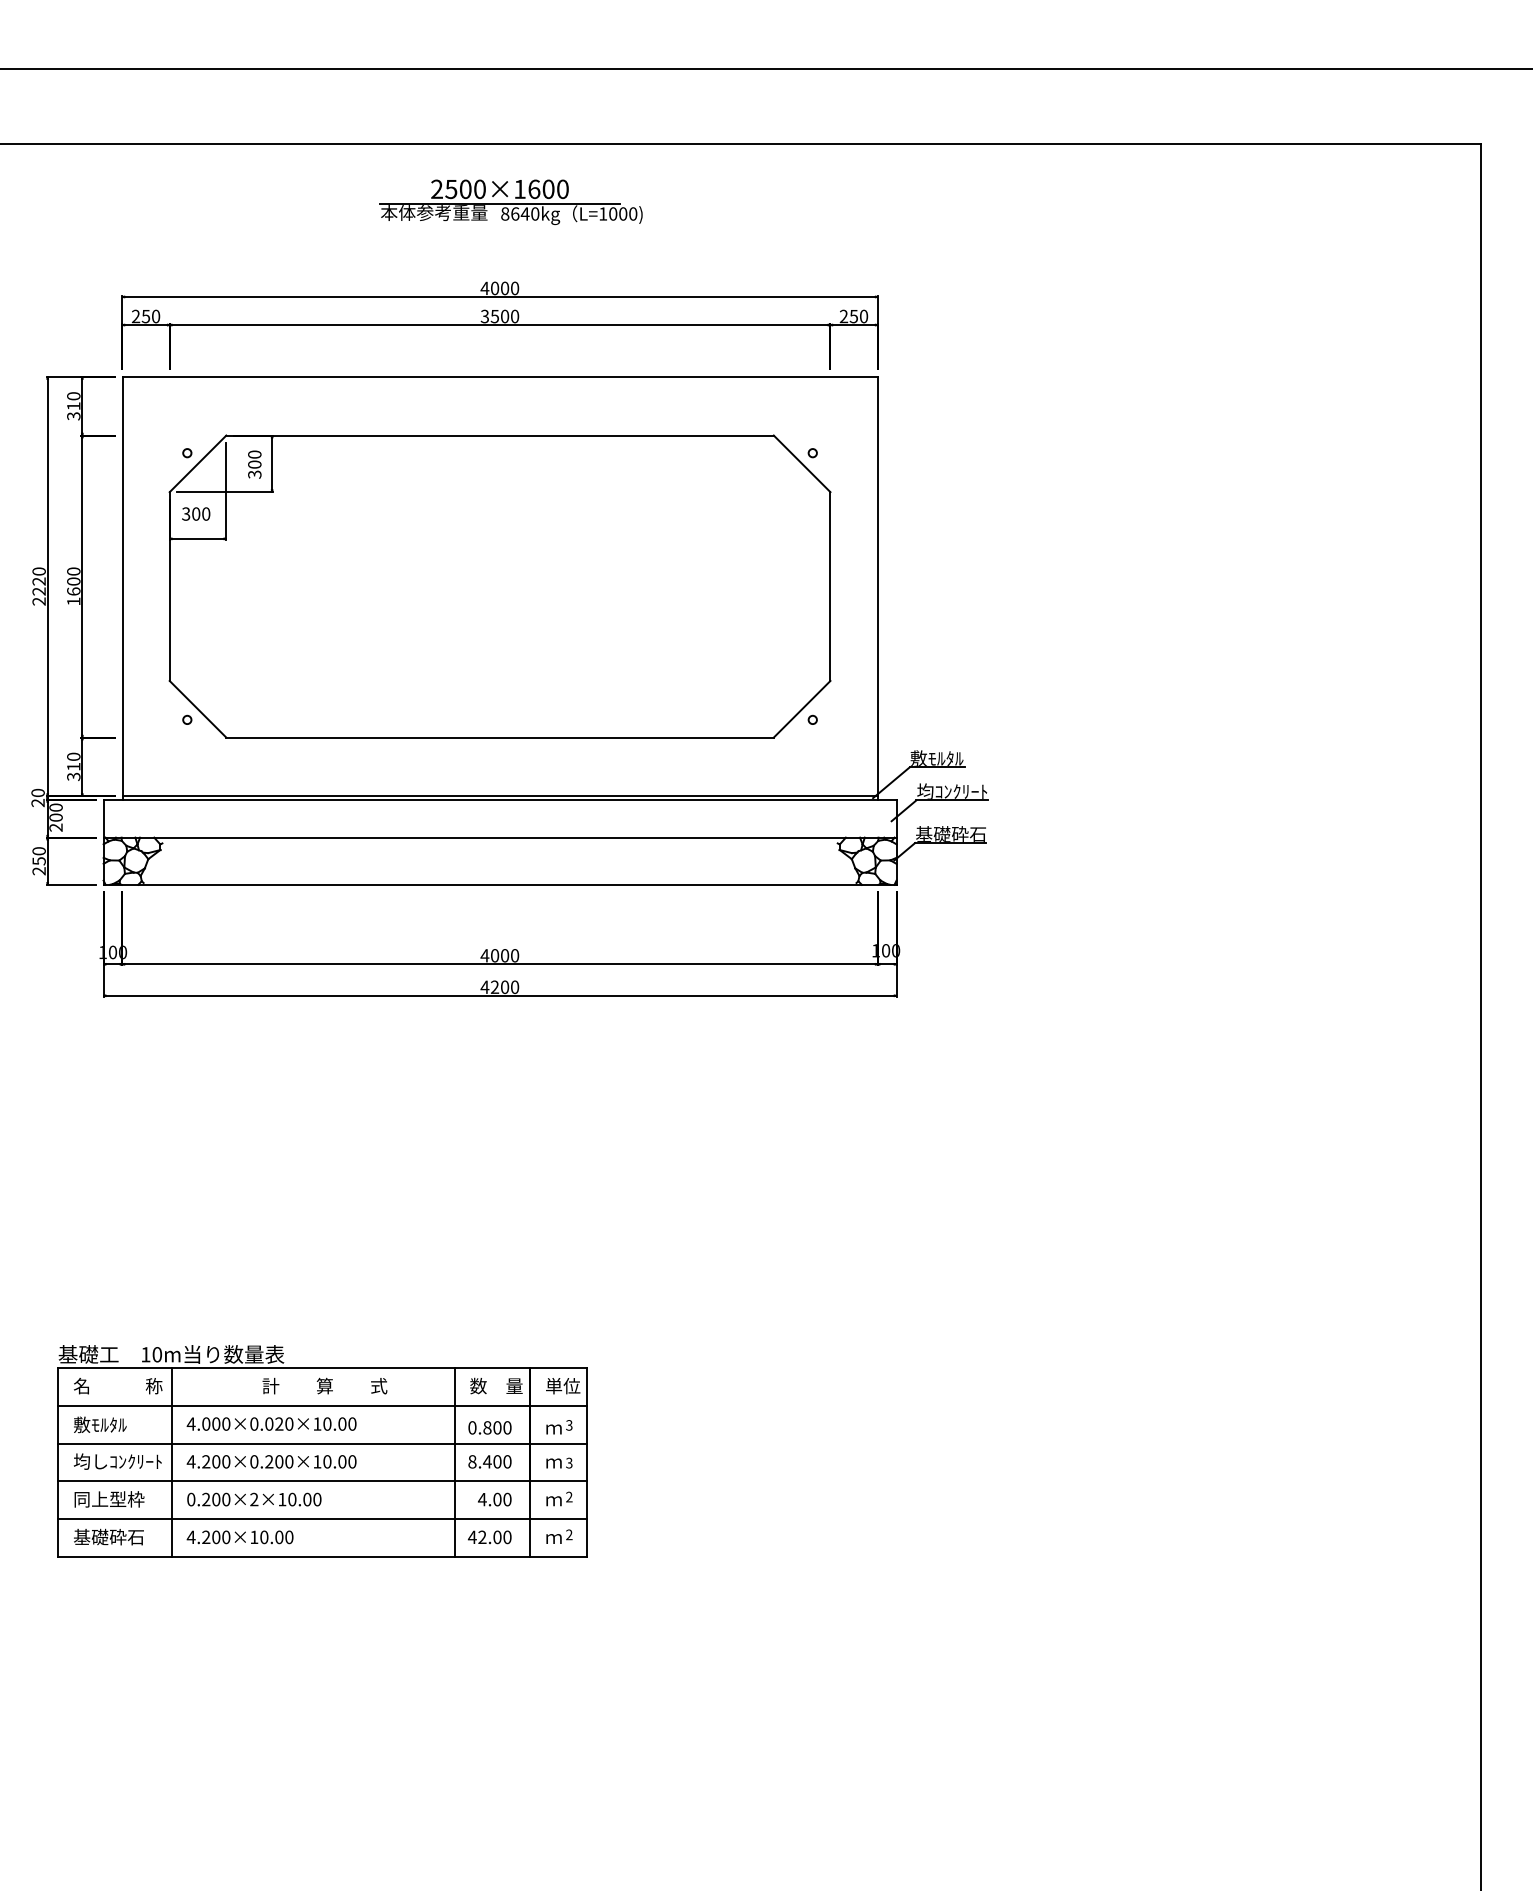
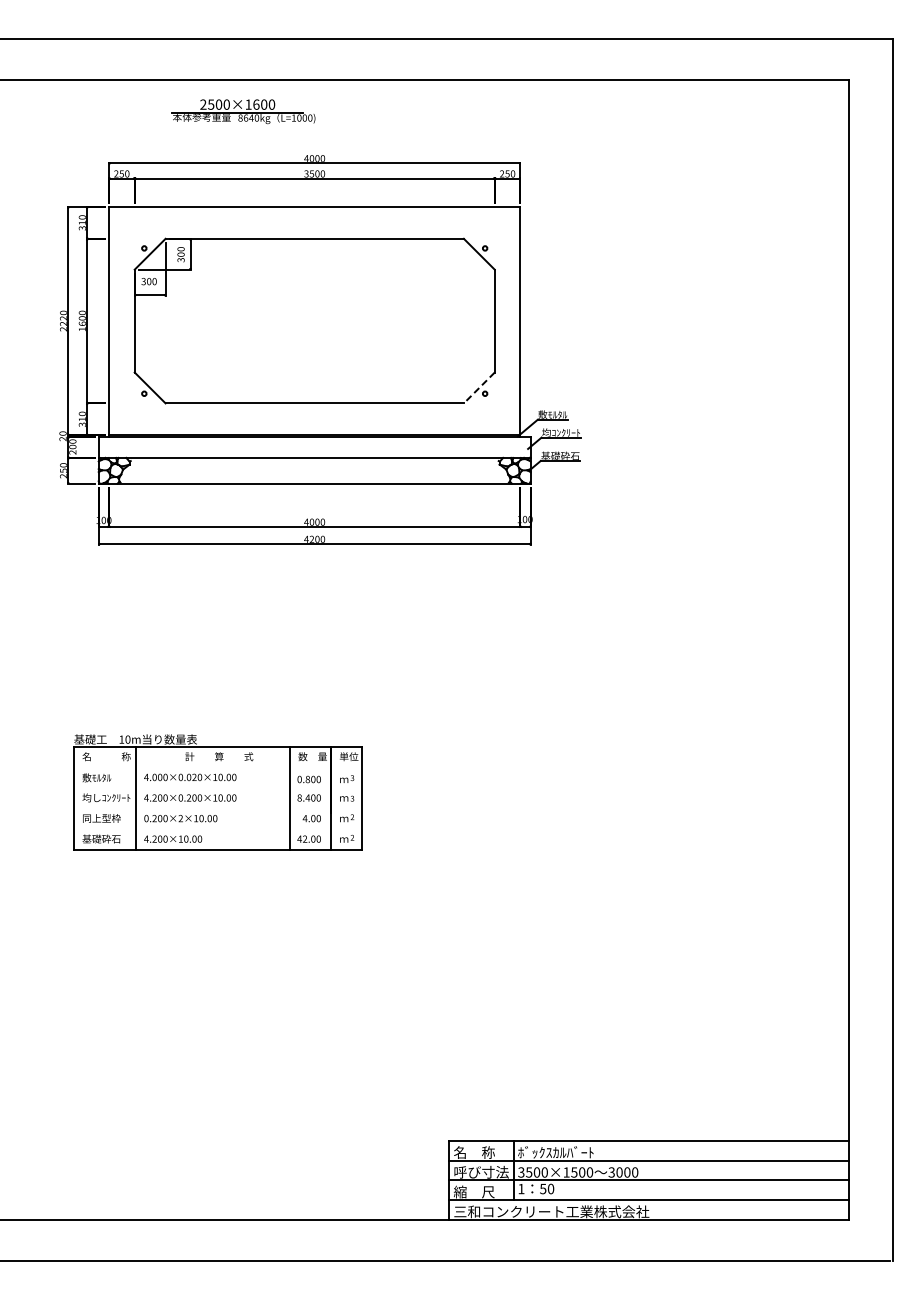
part: (510, 201) -> (243, 111), moved
line: (802, 708) -> (479, 387), solid -> dashed
line: (323, 1405) -> (218, 767), removed
line: (323, 1444) -> (218, 788), removed
line: (323, 1481) -> (218, 808), removed
line: (323, 1519) -> (218, 829), removed

